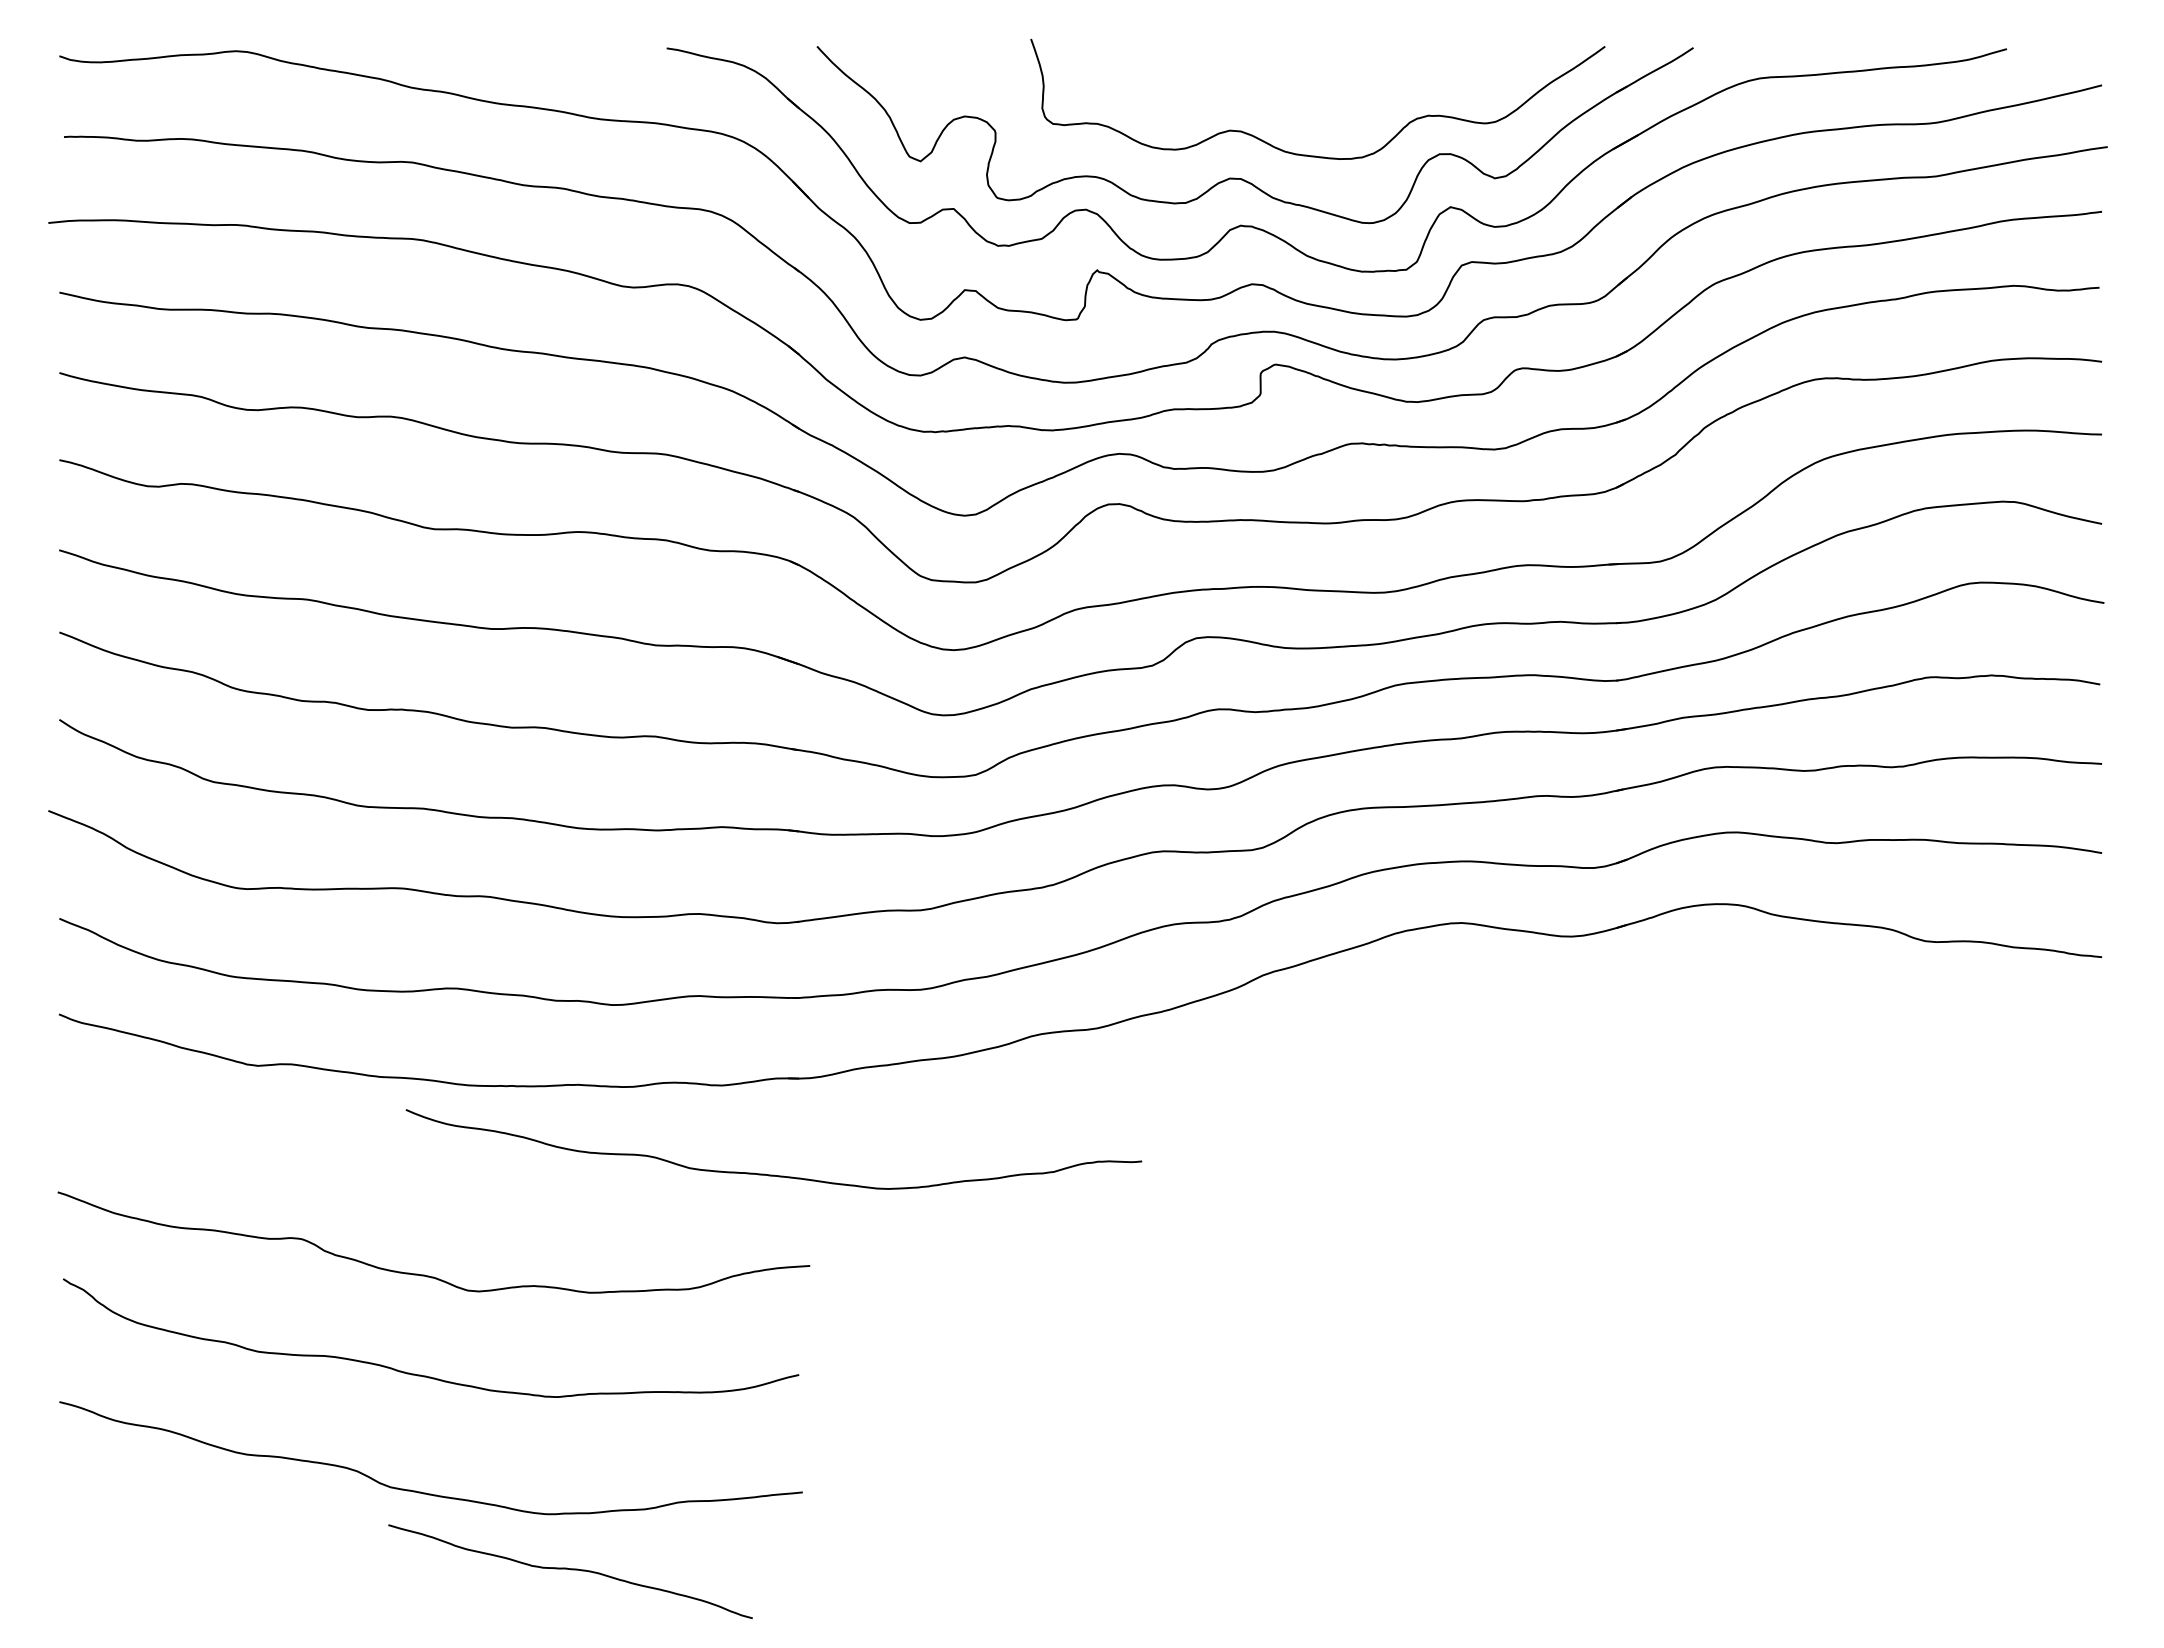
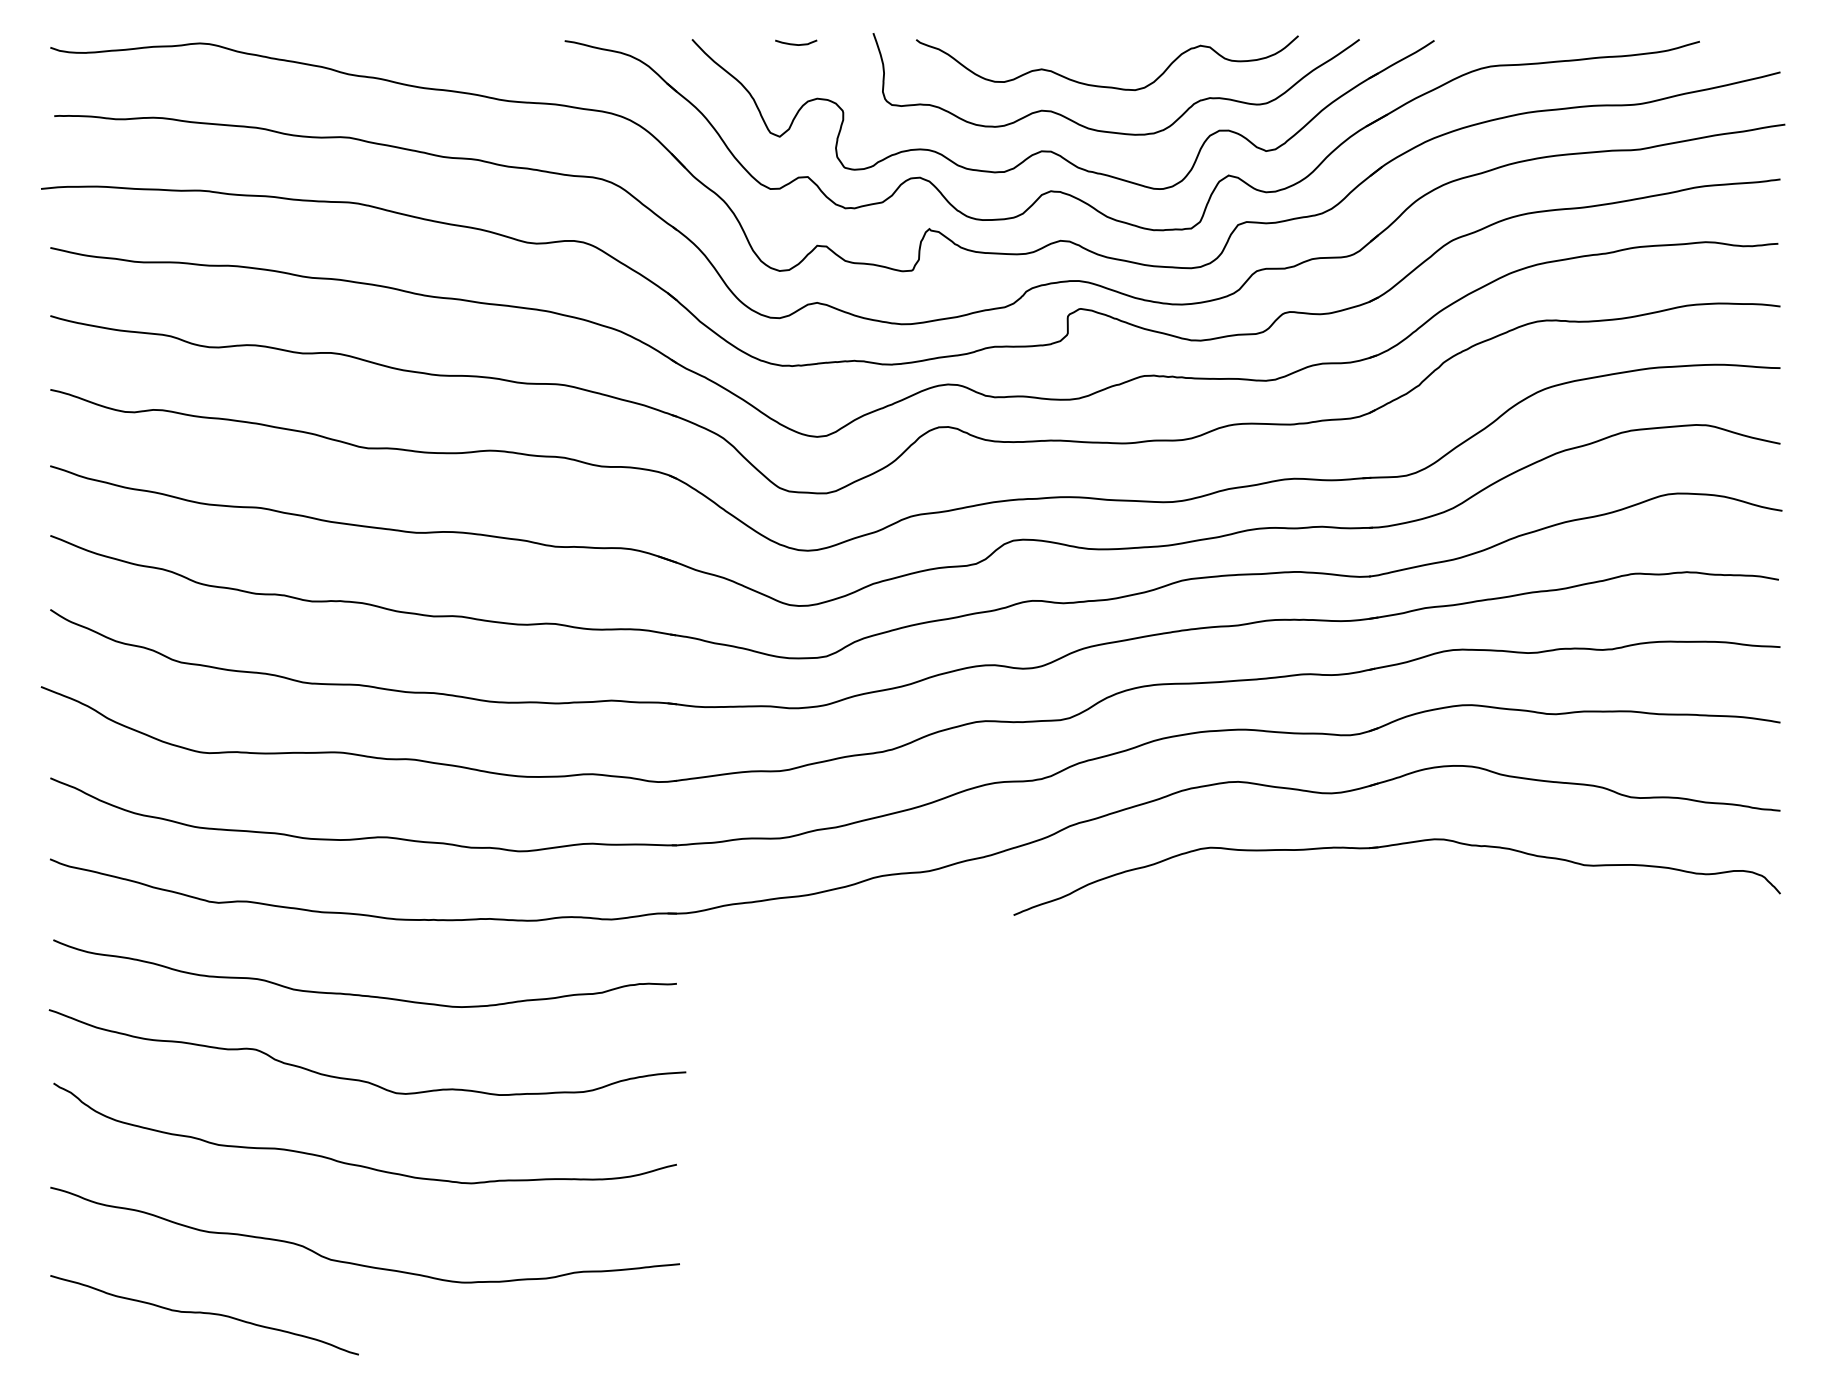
curve: (939, 51) -> (795, 43), added
curve: (1305, 101) -> (1105, 86), added
part: (1647, 998) -> (1395, 845), added
curve: (773, 1174) -> (364, 994), moved
curve: (570, 1570) -> (204, 1314), moved

